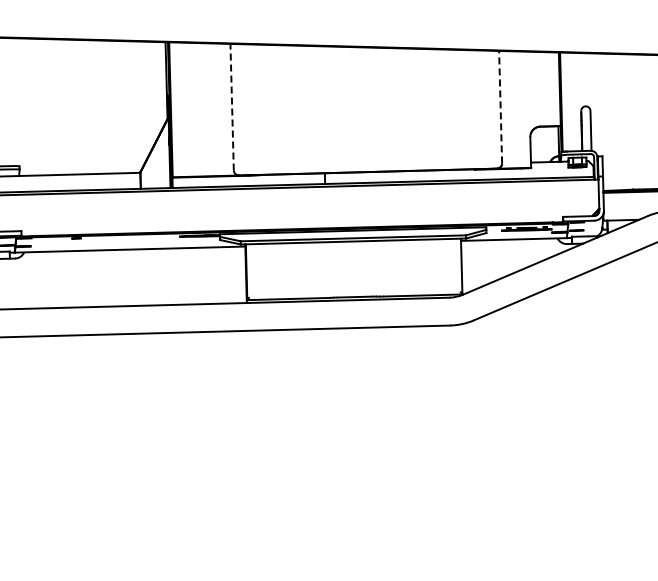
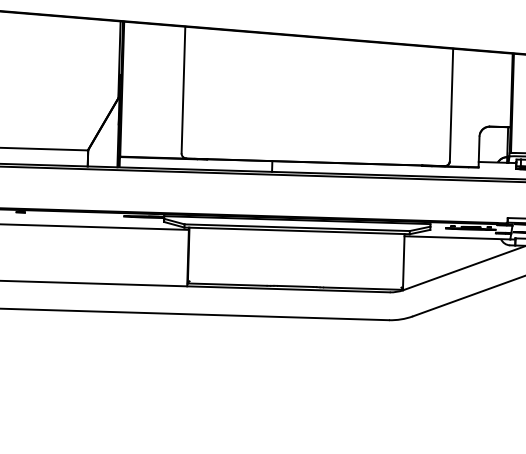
line: (232, 106) -> (183, 89), dashed -> solid
line: (500, 106) -> (451, 104), dashed -> solid

